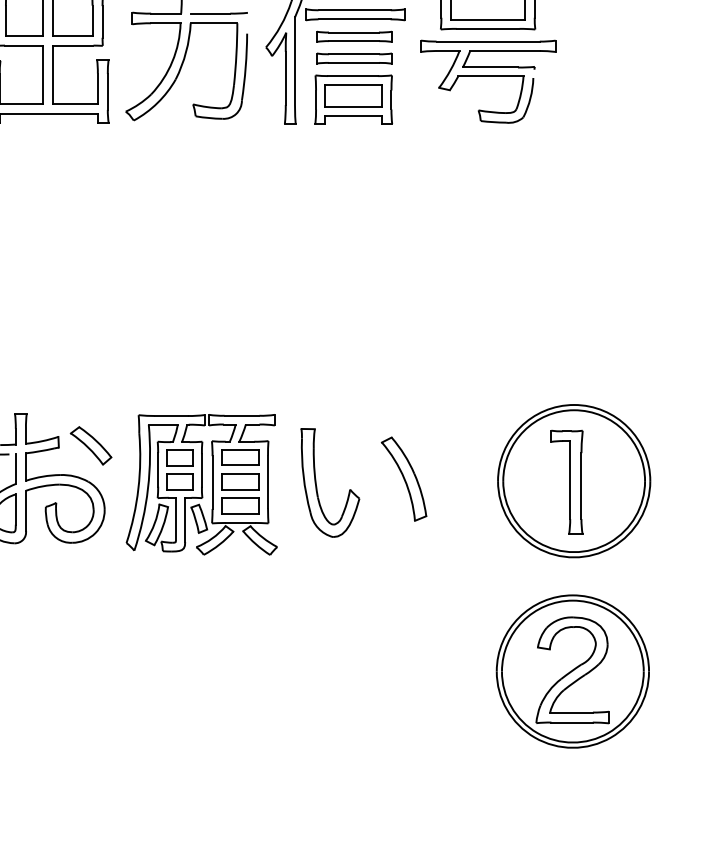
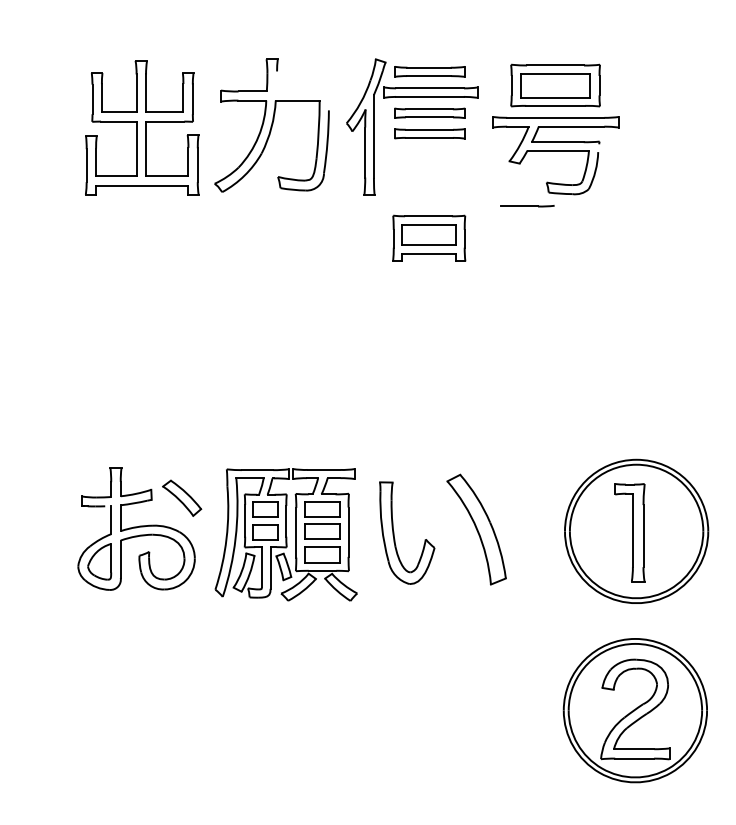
line: (219, 13) -> (527, 206), moved
part: (354, 98) -> (429, 237), moved
part: (404, 479) -> (476, 529), size x1.4

